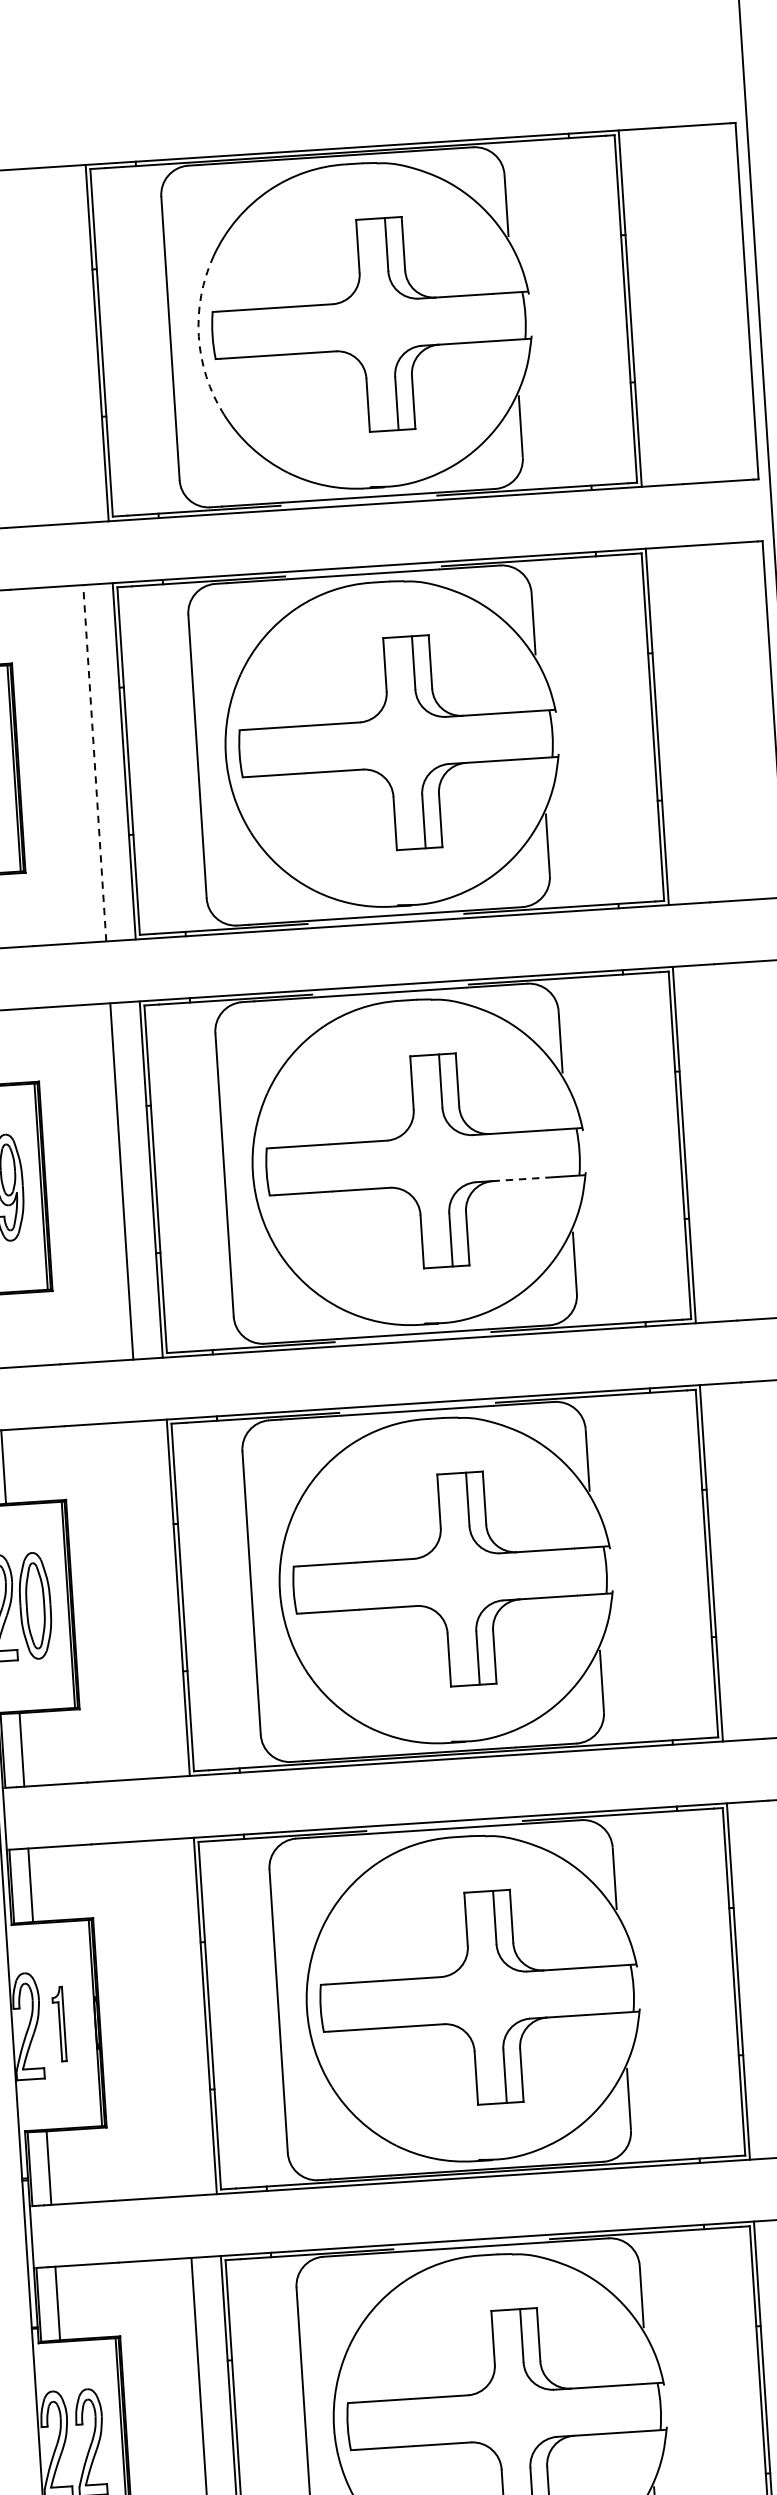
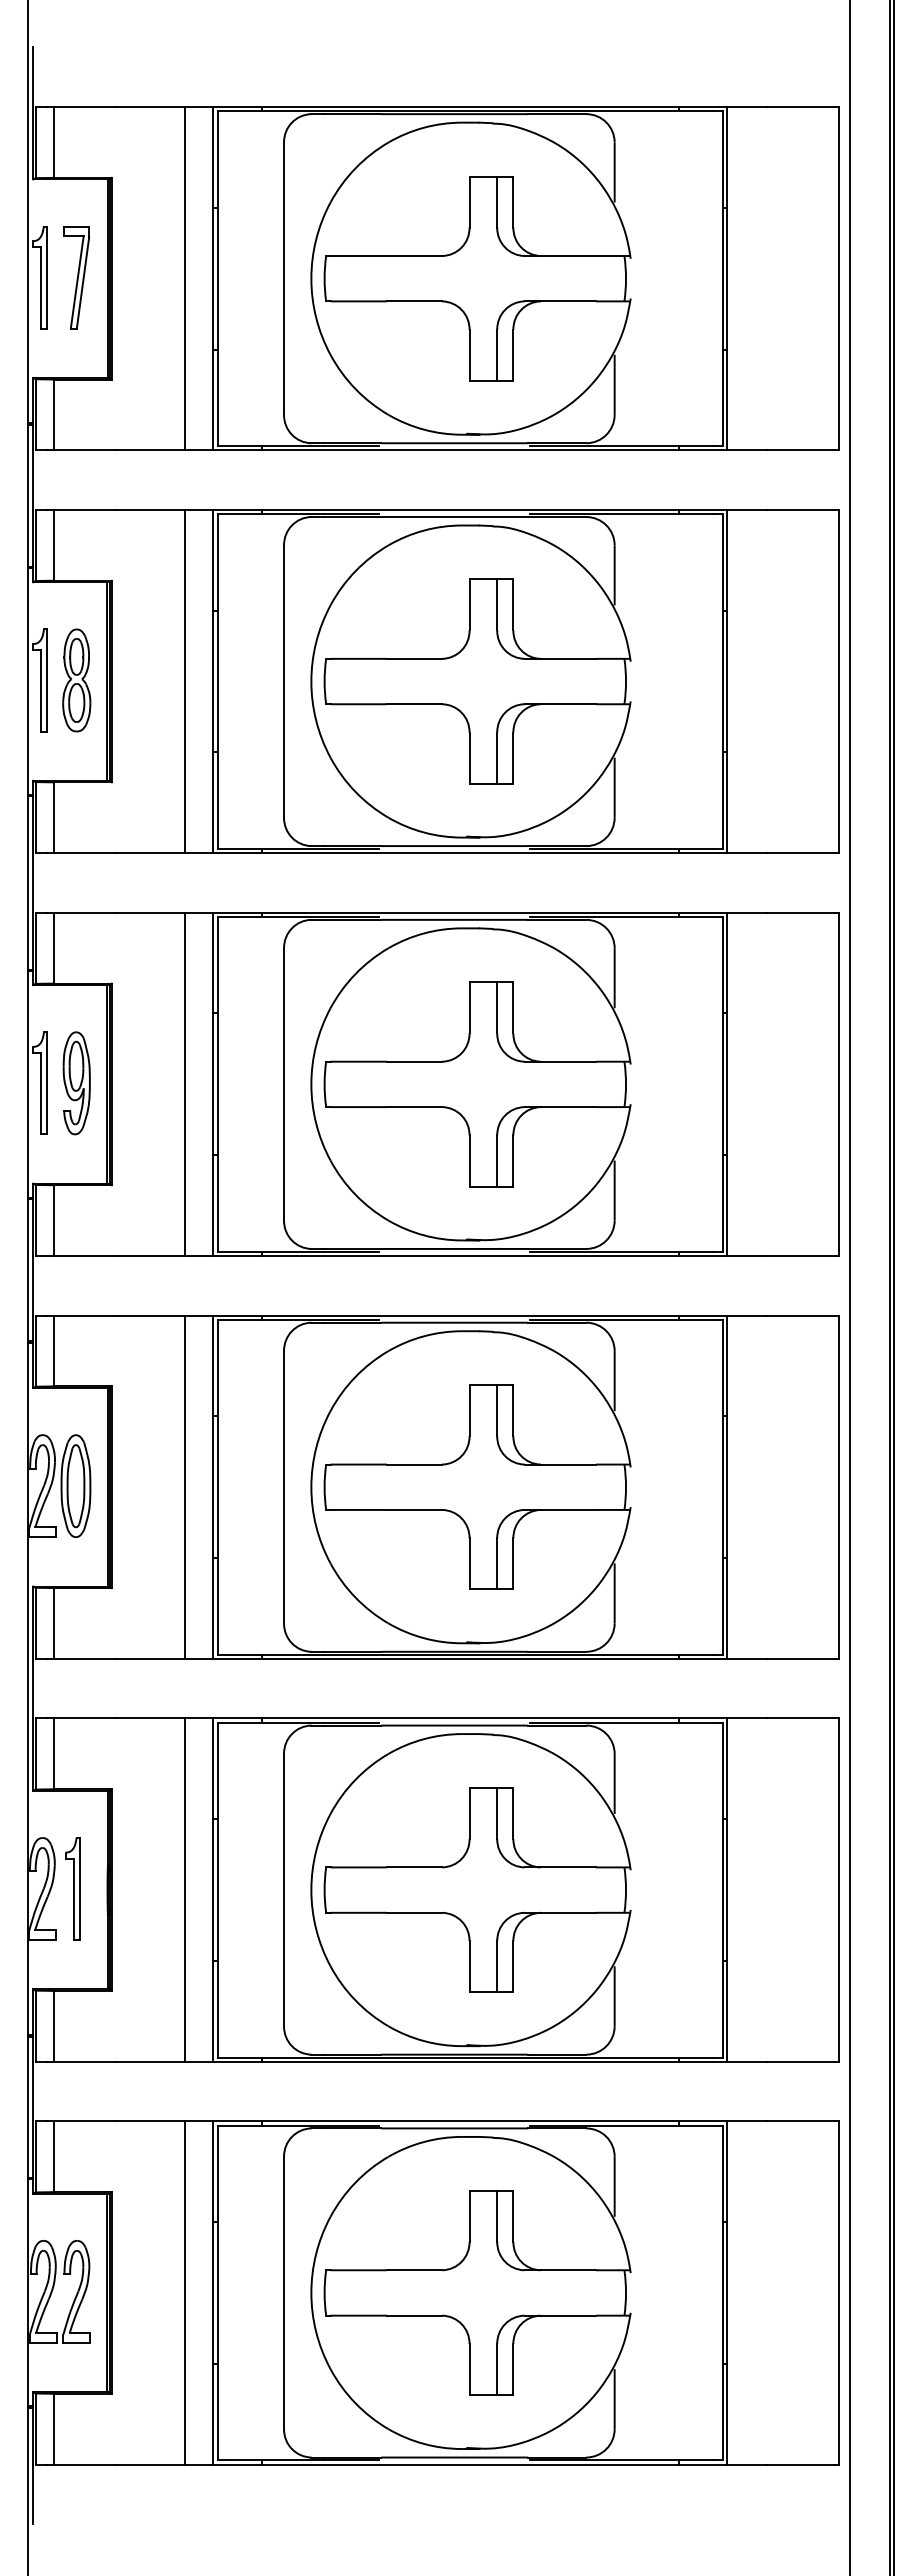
arc: (198, 336) -> (311, 278), dashed -> solid
line: (68, 344) -> (185, 278), added
line: (95, 763) -> (185, 681), dashed -> solid
line: (521, 1179) -> (568, 1107), dashed -> solid
line: (149, 1598) -> (185, 1486), added
line: (176, 2017) -> (185, 1889), added
part: (58, 2023) -> (72, 1888), size x1.43

